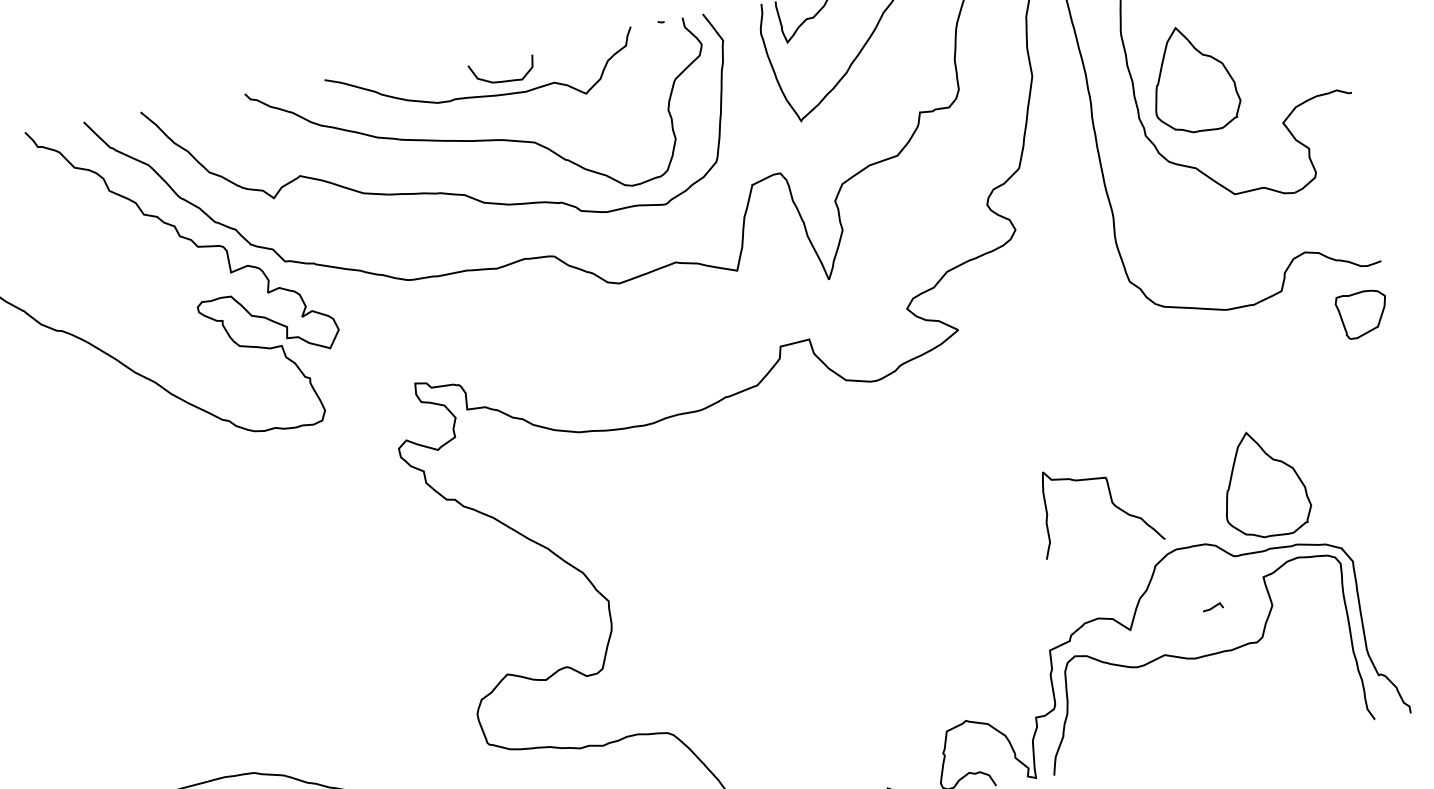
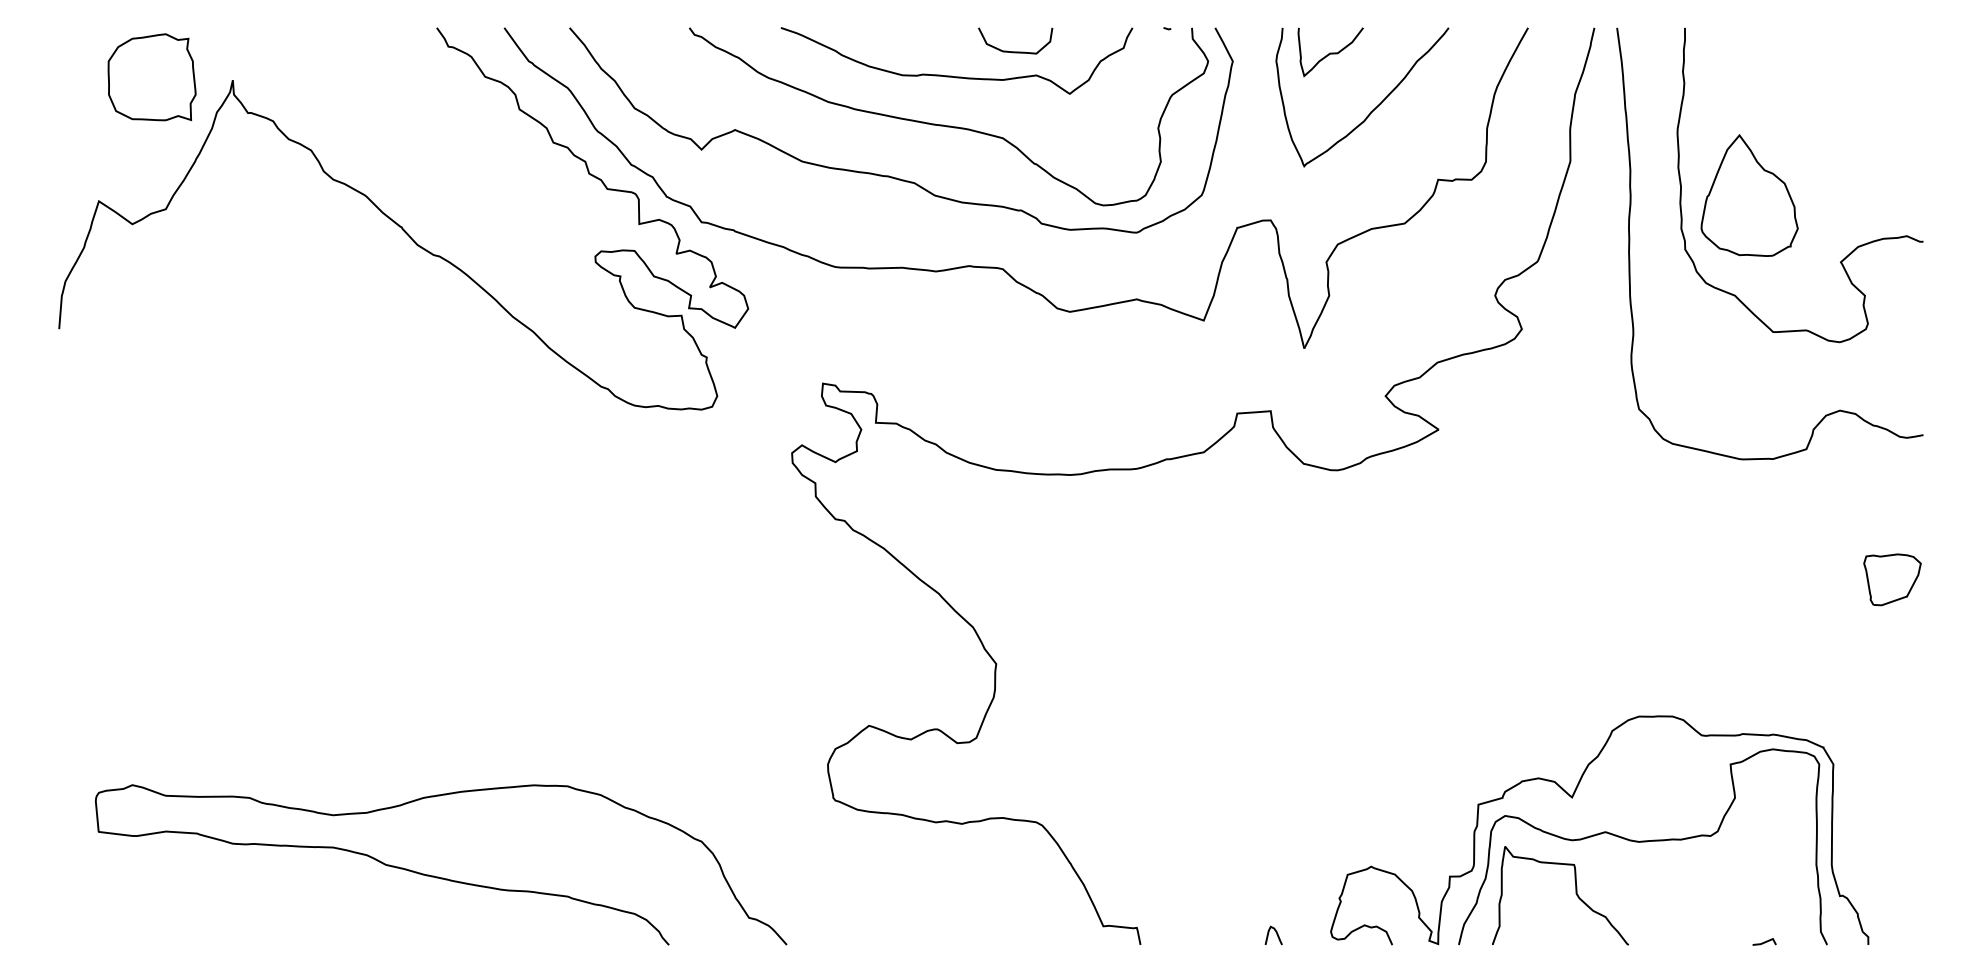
curve: (503, 80) -> (1015, 51), moved
part: (1362, 314) -> (1892, 579), moved
part: (1264, 483) -> (1749, 660), removed
curve: (1111, 502) -> (1575, 893), moved
line: (1212, 606) -> (1764, 941), moved

